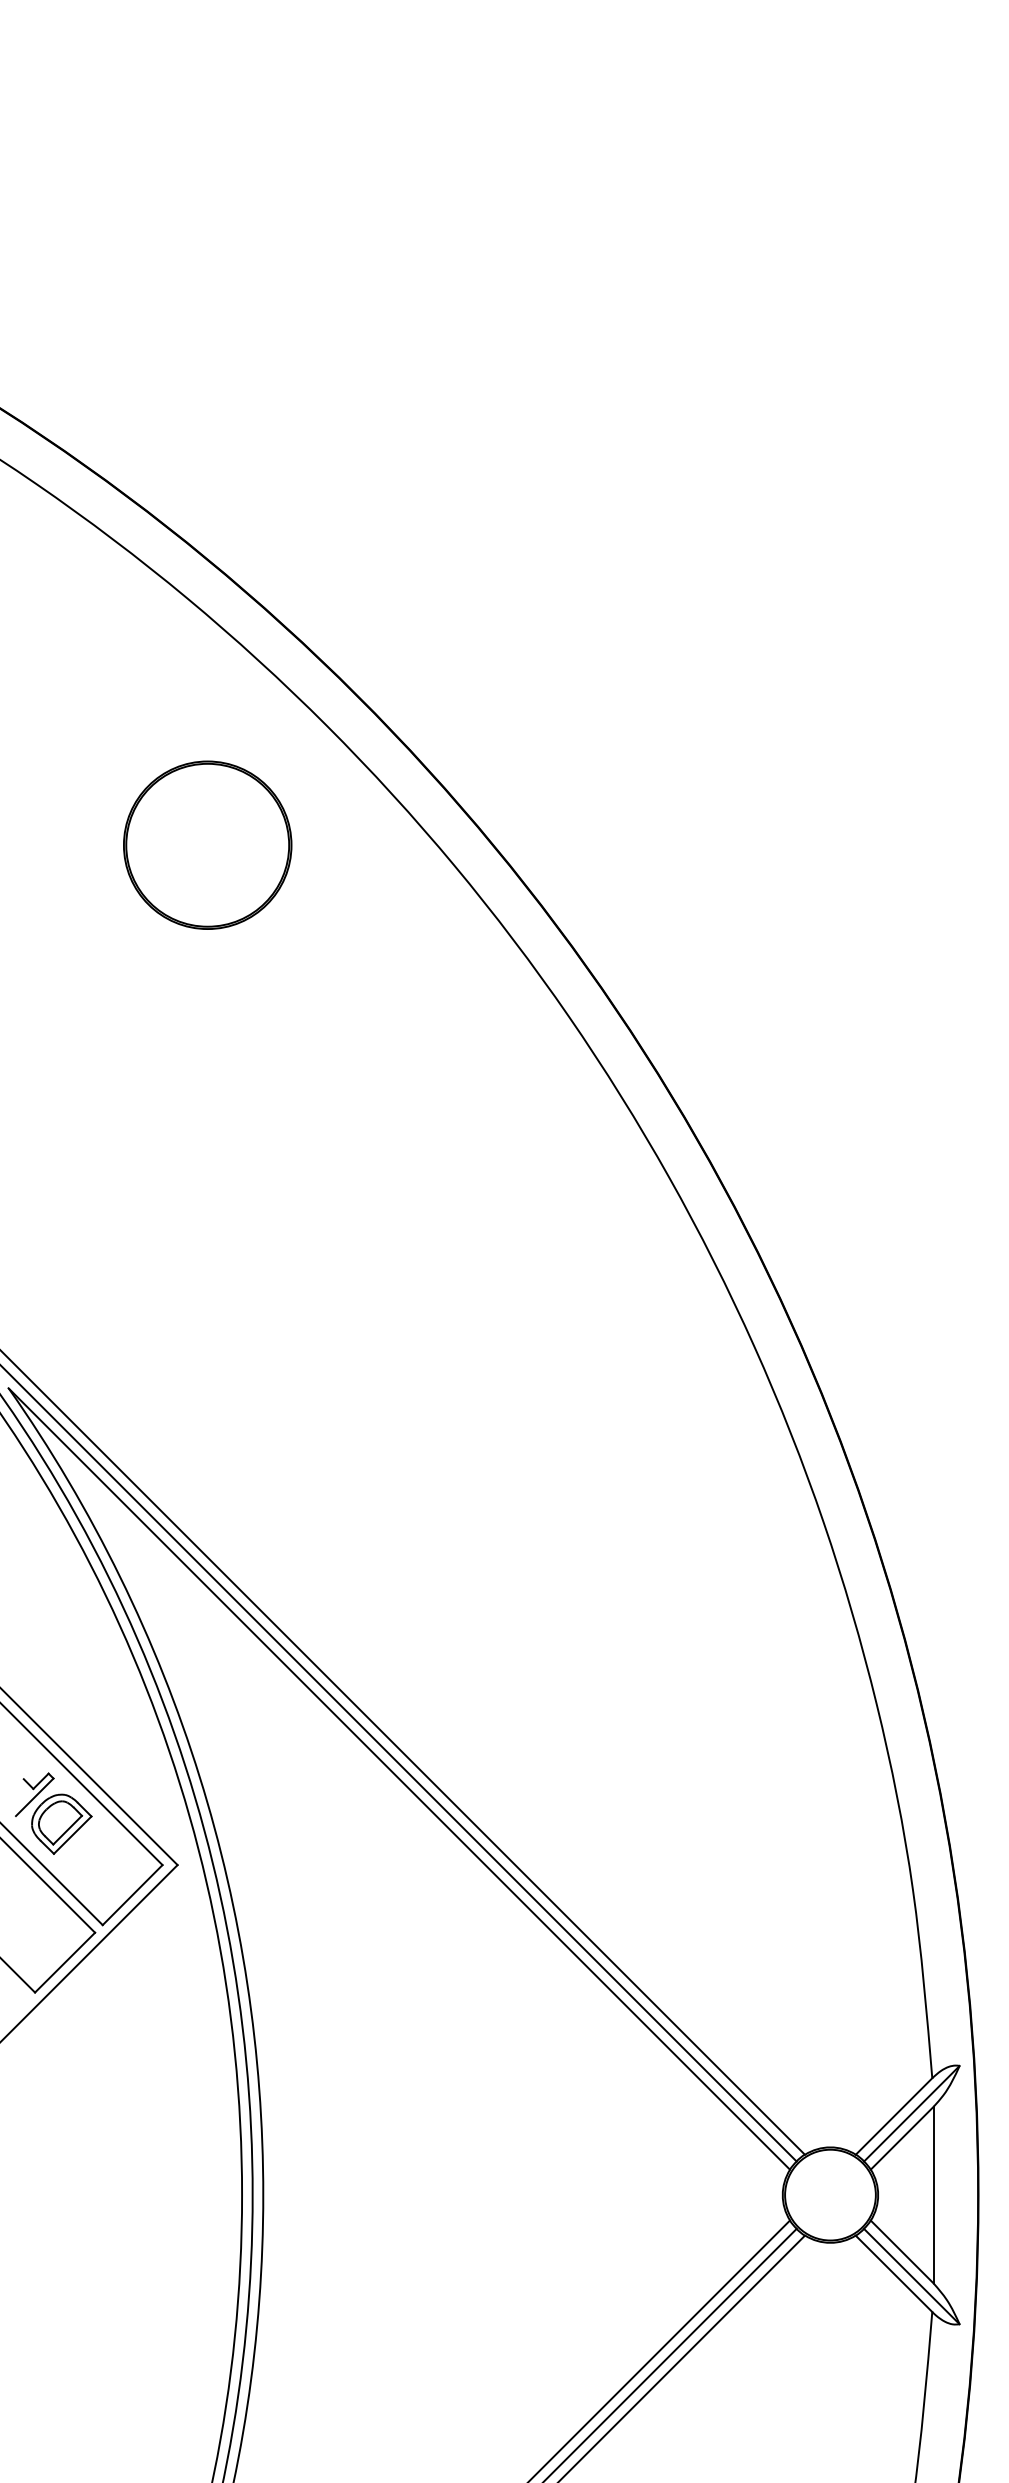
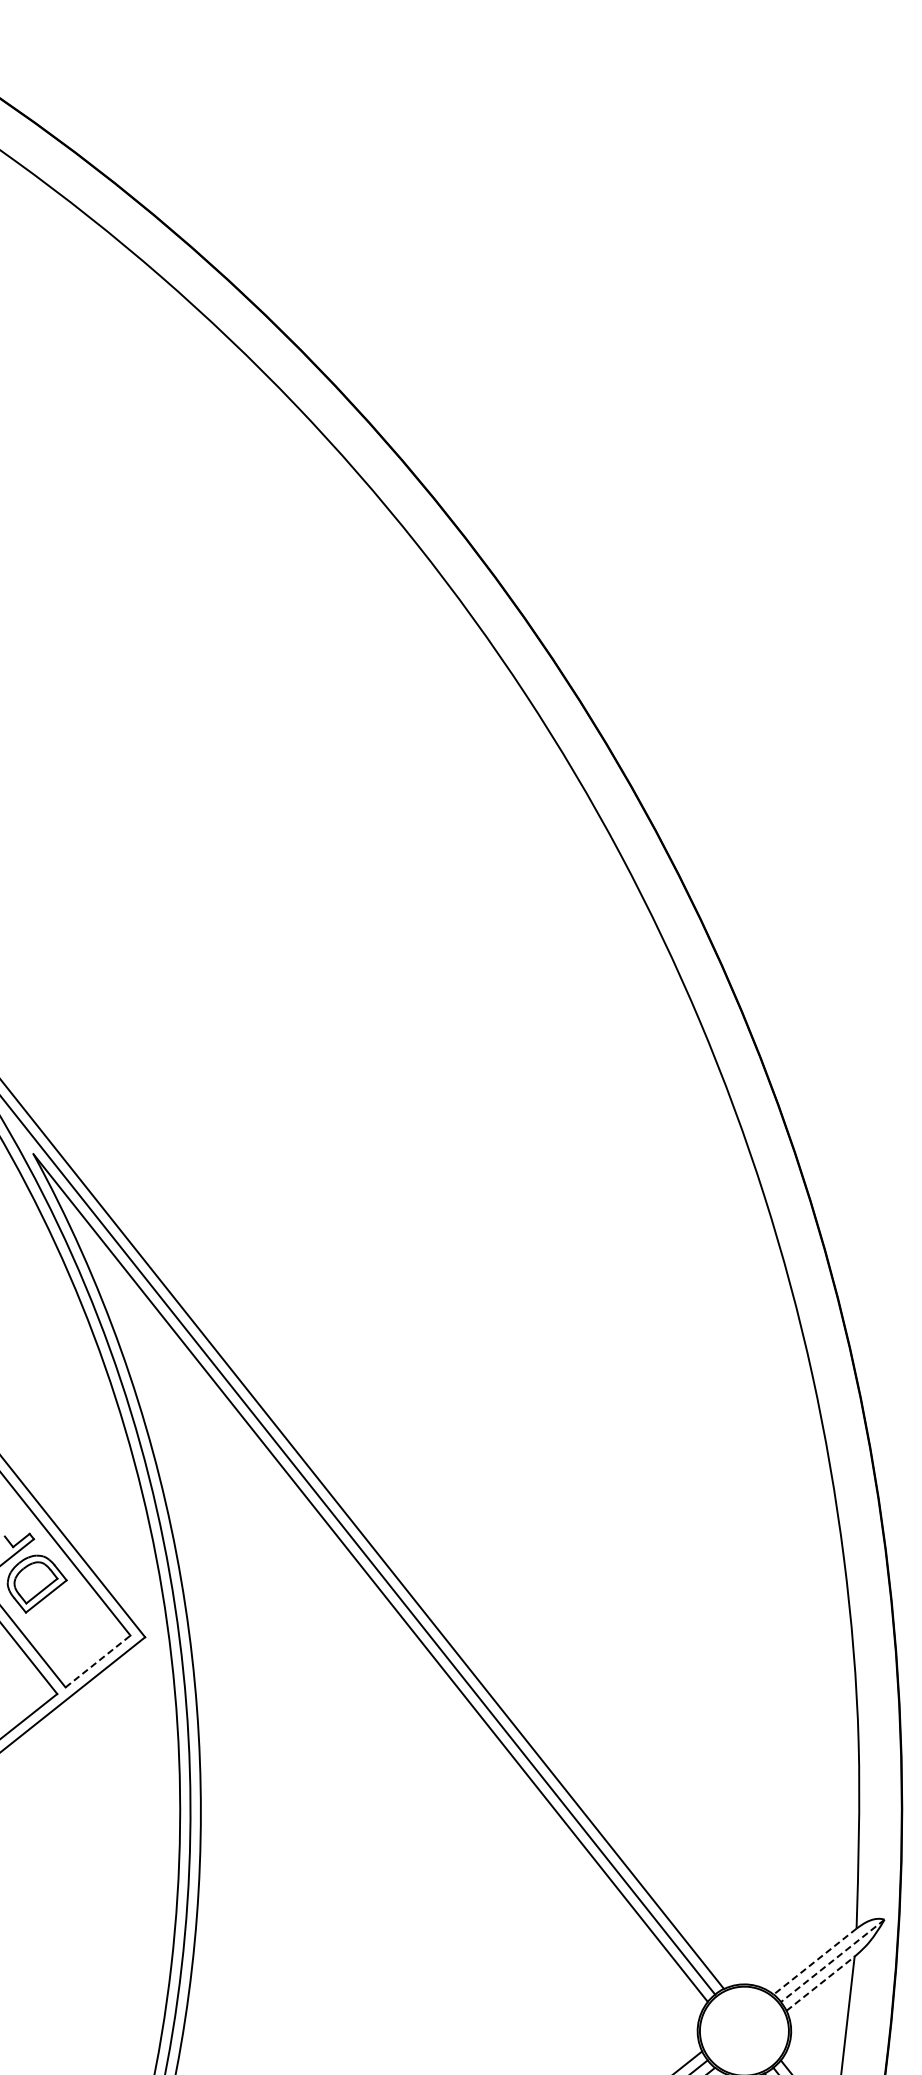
part: (207, 844) -> (287, 646), removed
line: (132, 1894) -> (97, 1660), solid -> dashed
line: (911, 2113) -> (832, 1960), solid -> dashed
line: (893, 2116) -> (814, 1961), solid -> dashed
line: (902, 2137) -> (820, 1983), solid -> dashed

